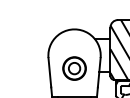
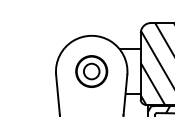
part: (74, 68) -> (91, 71), moved

